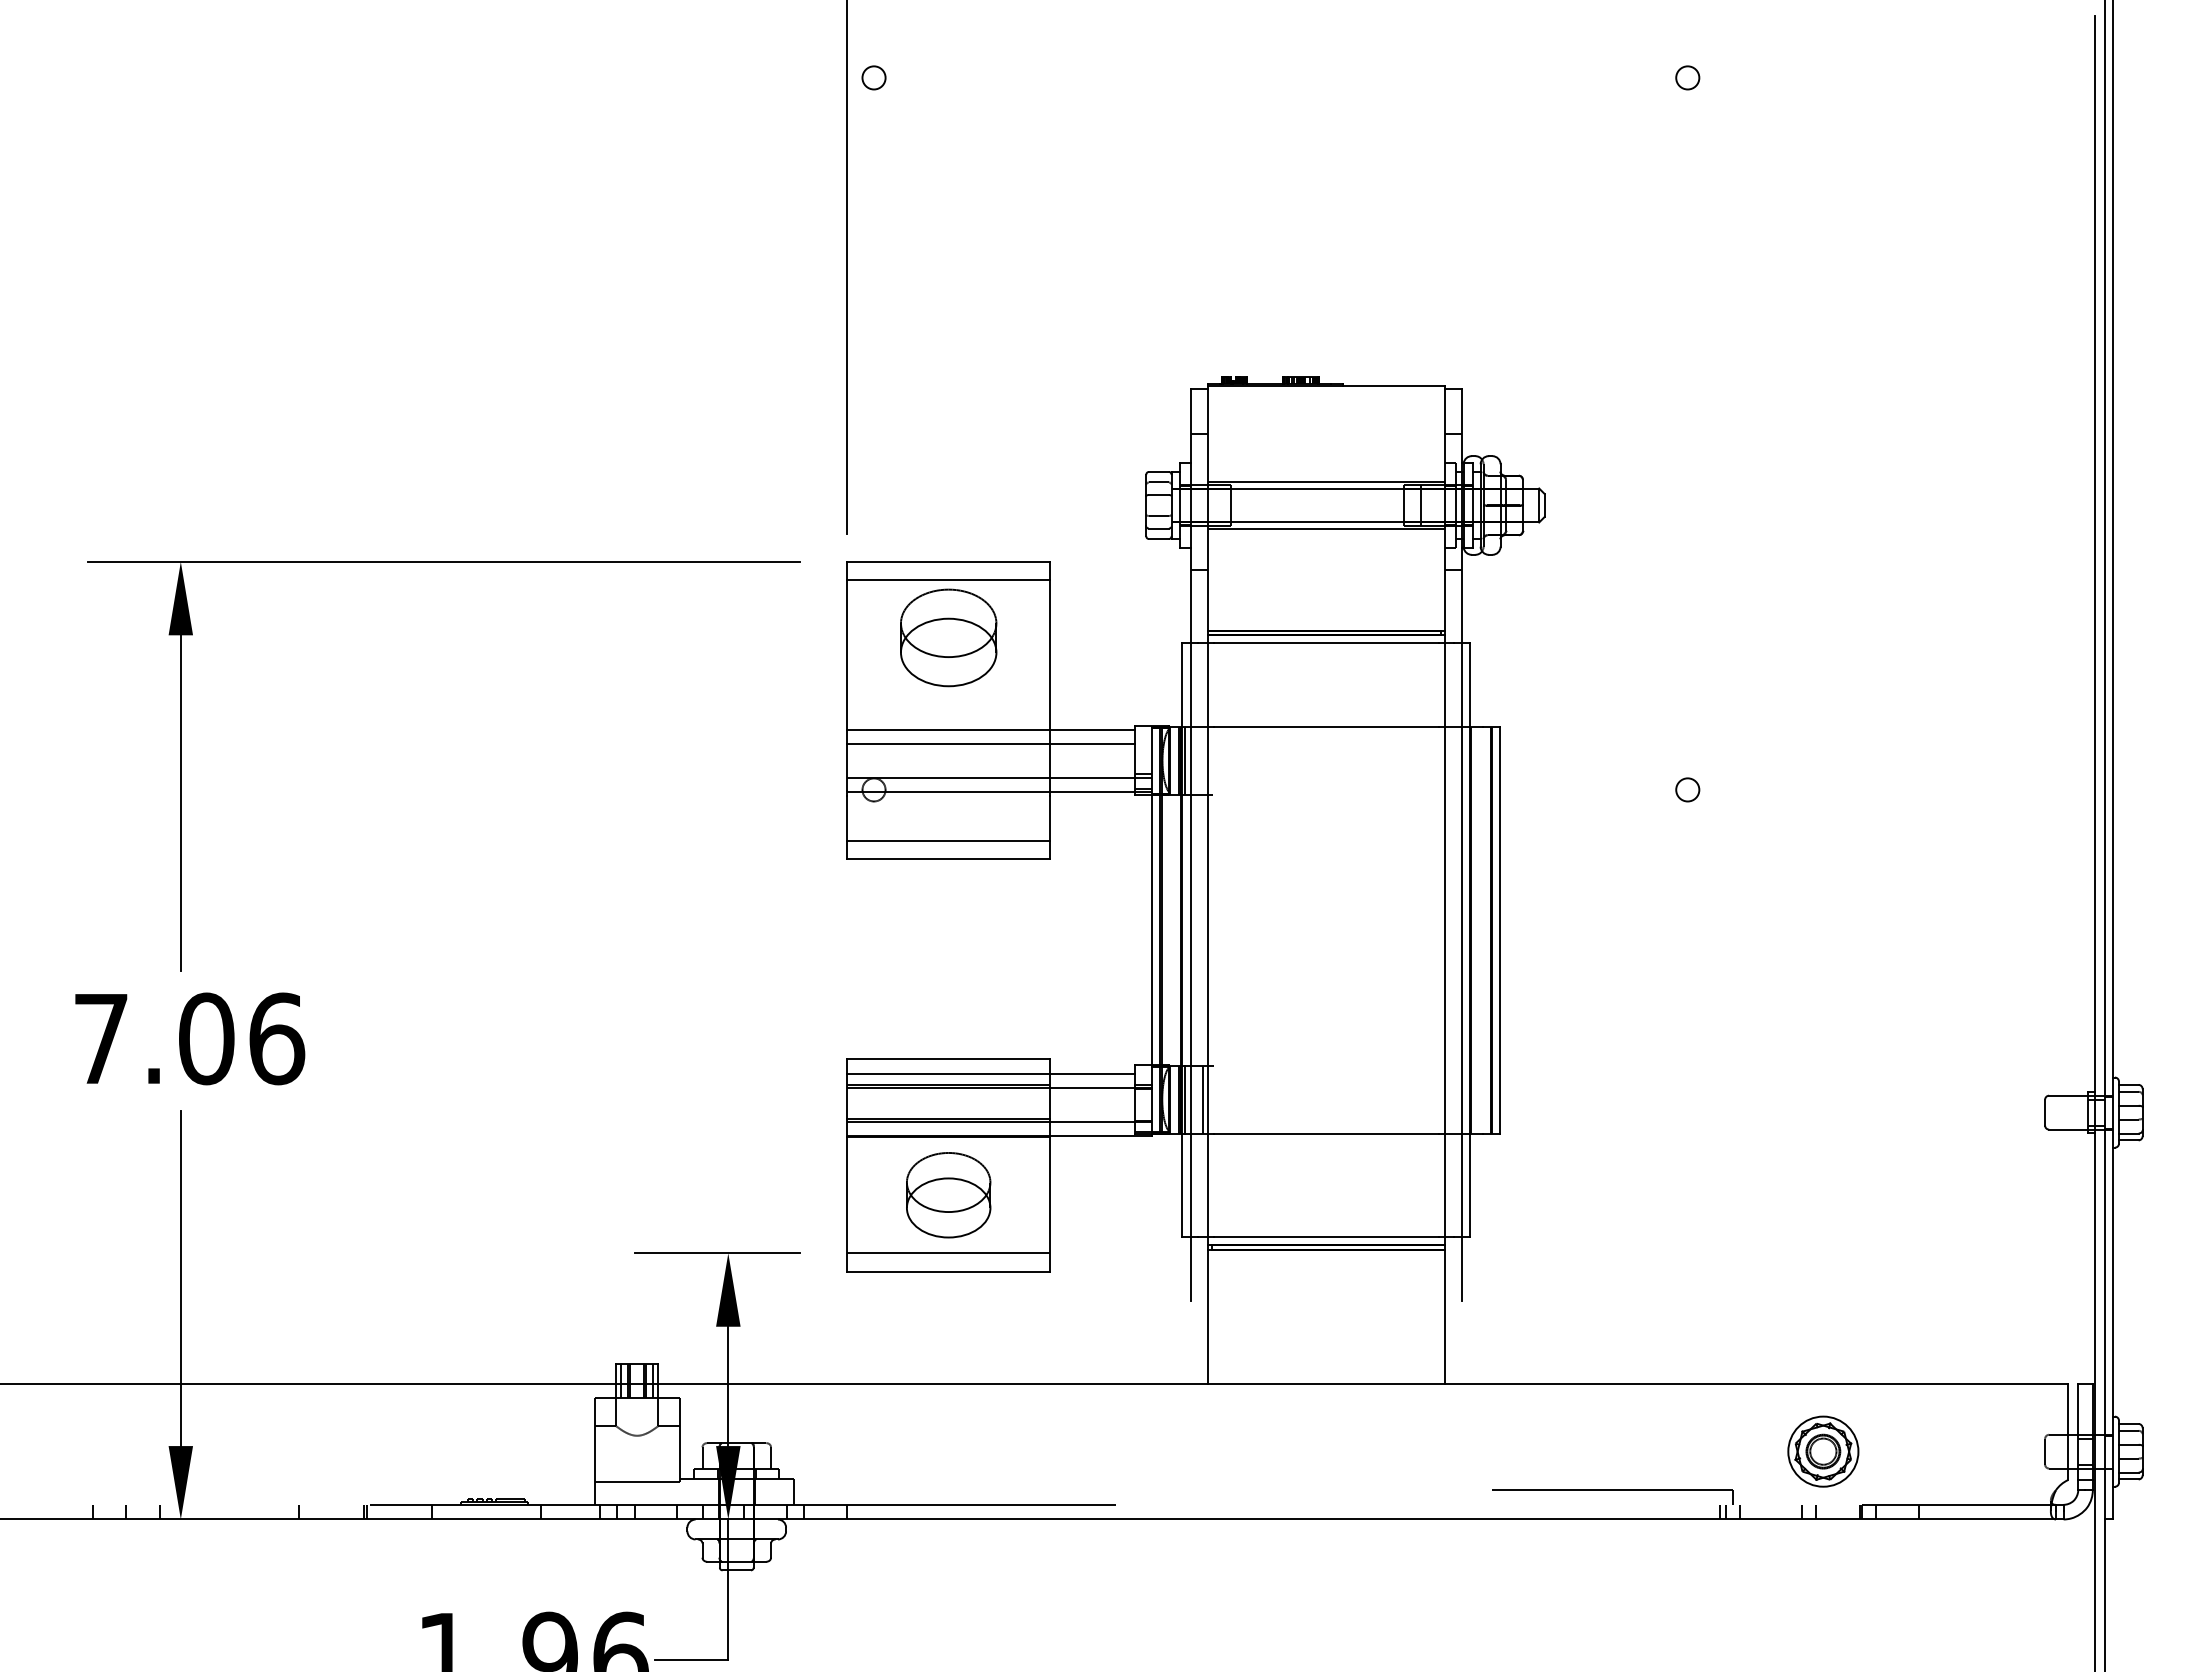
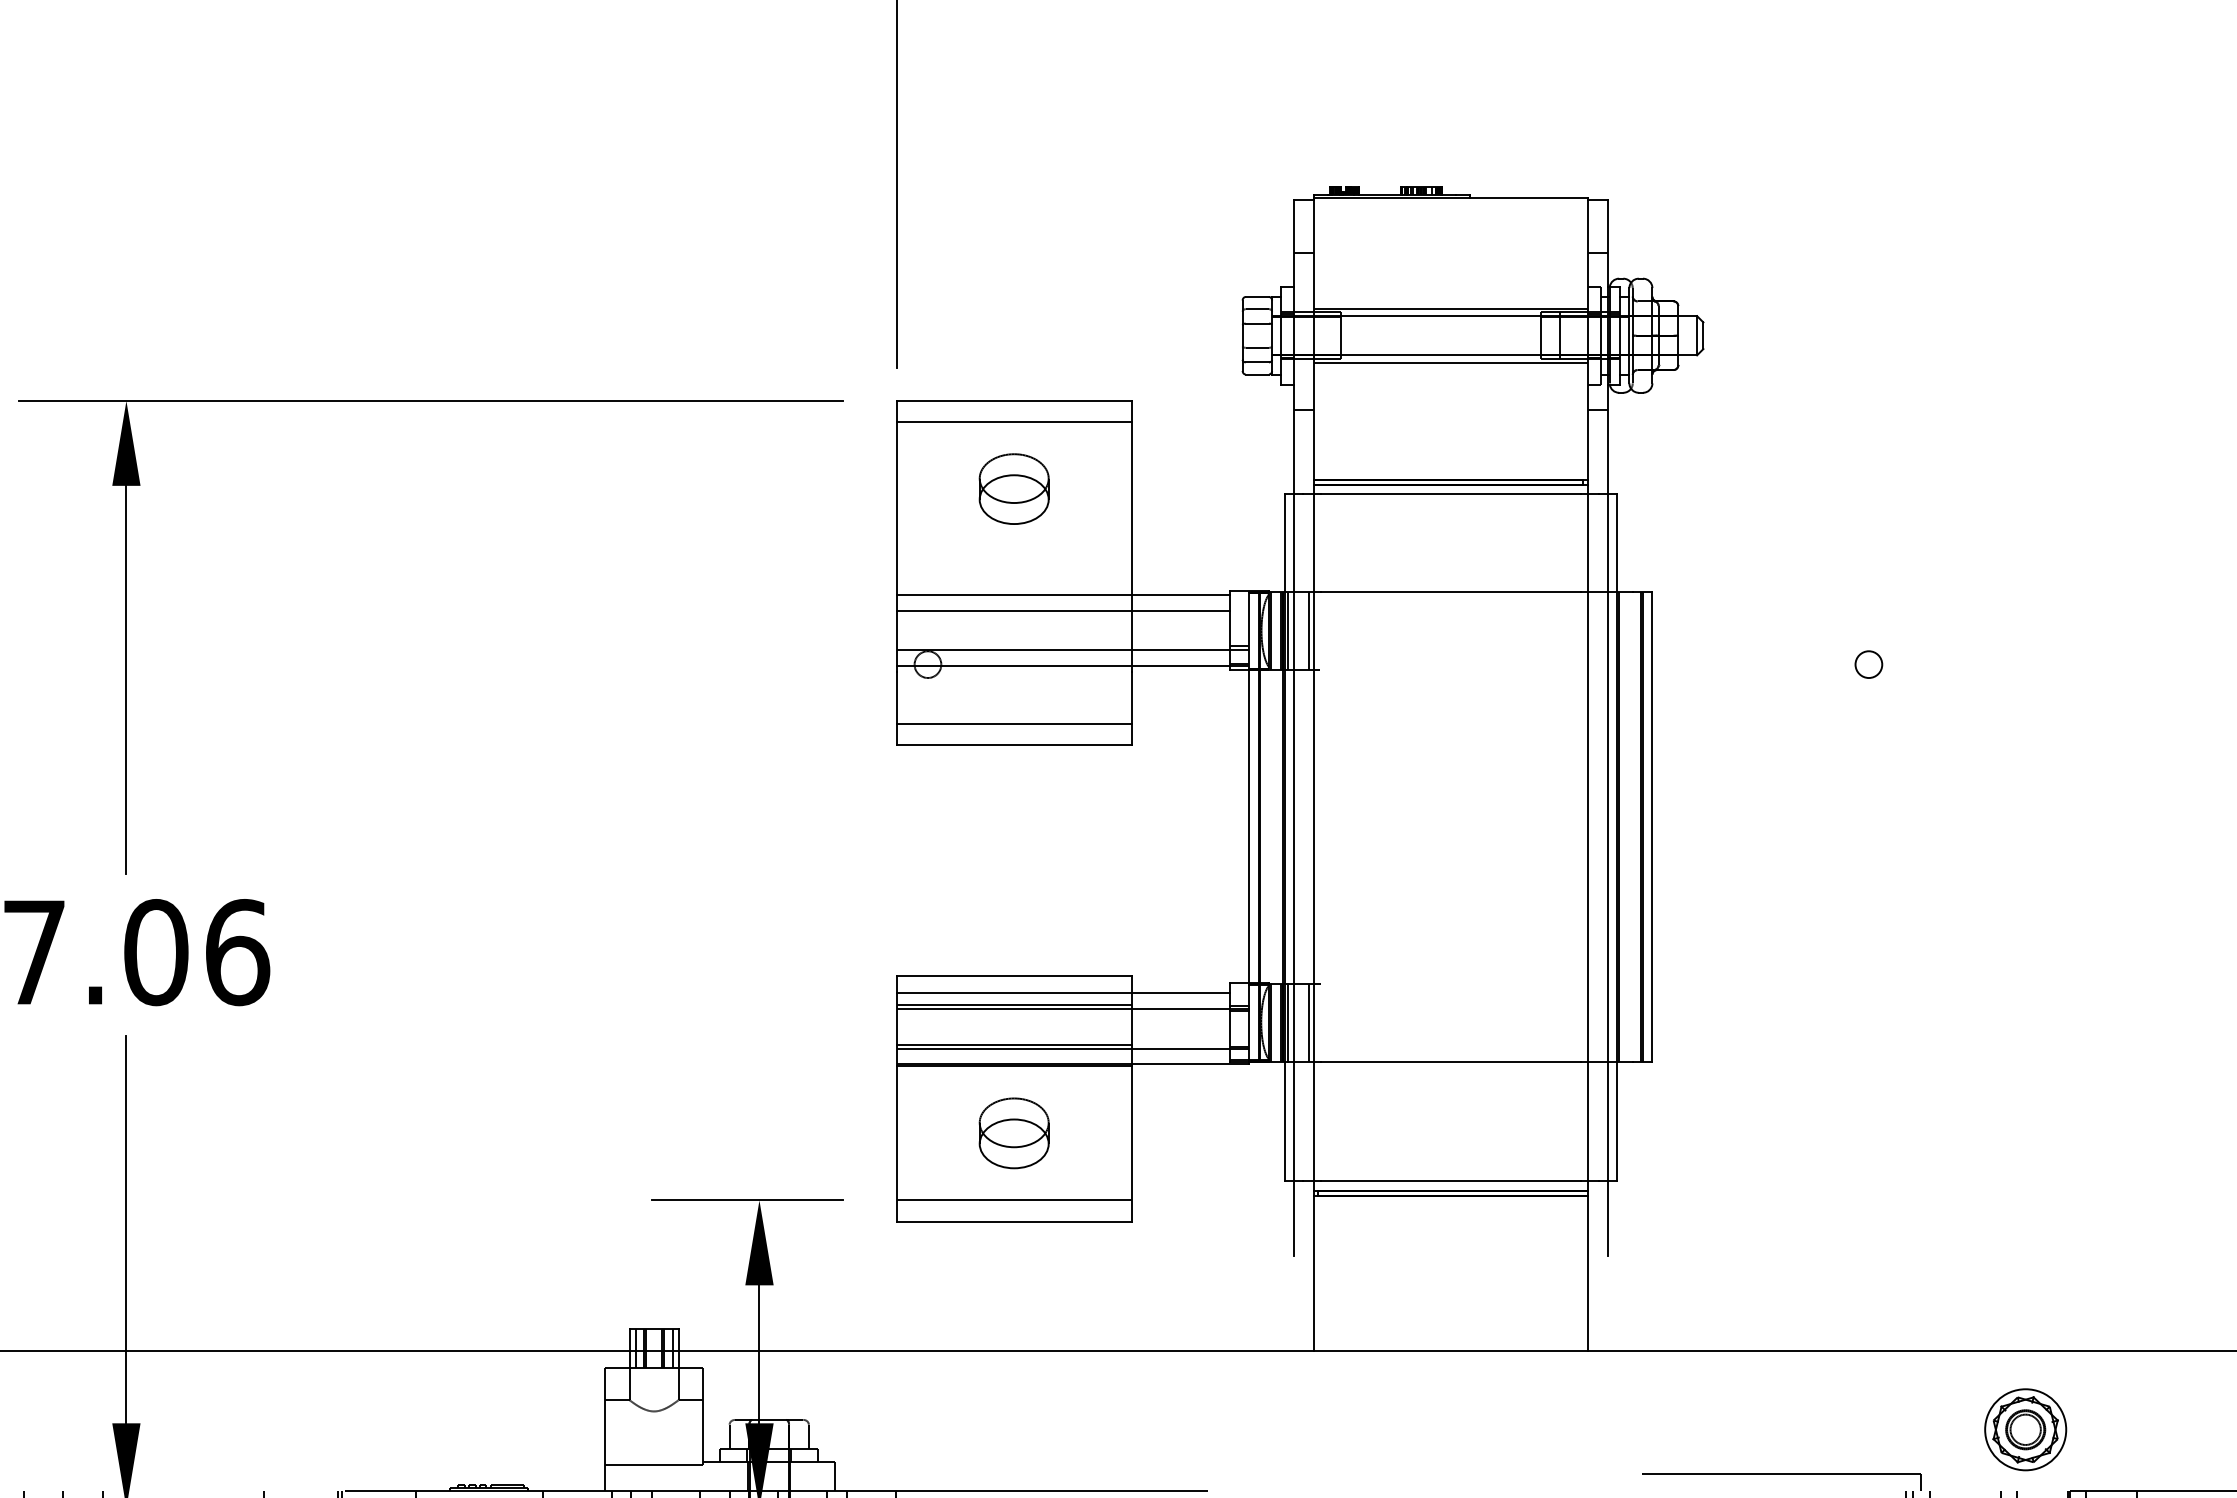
part: (948, 638) -> (1014, 489), size x0.62
line: (1203, 760) -> (1308, 630), added
part: (948, 1195) -> (1014, 1133), size x0.71

